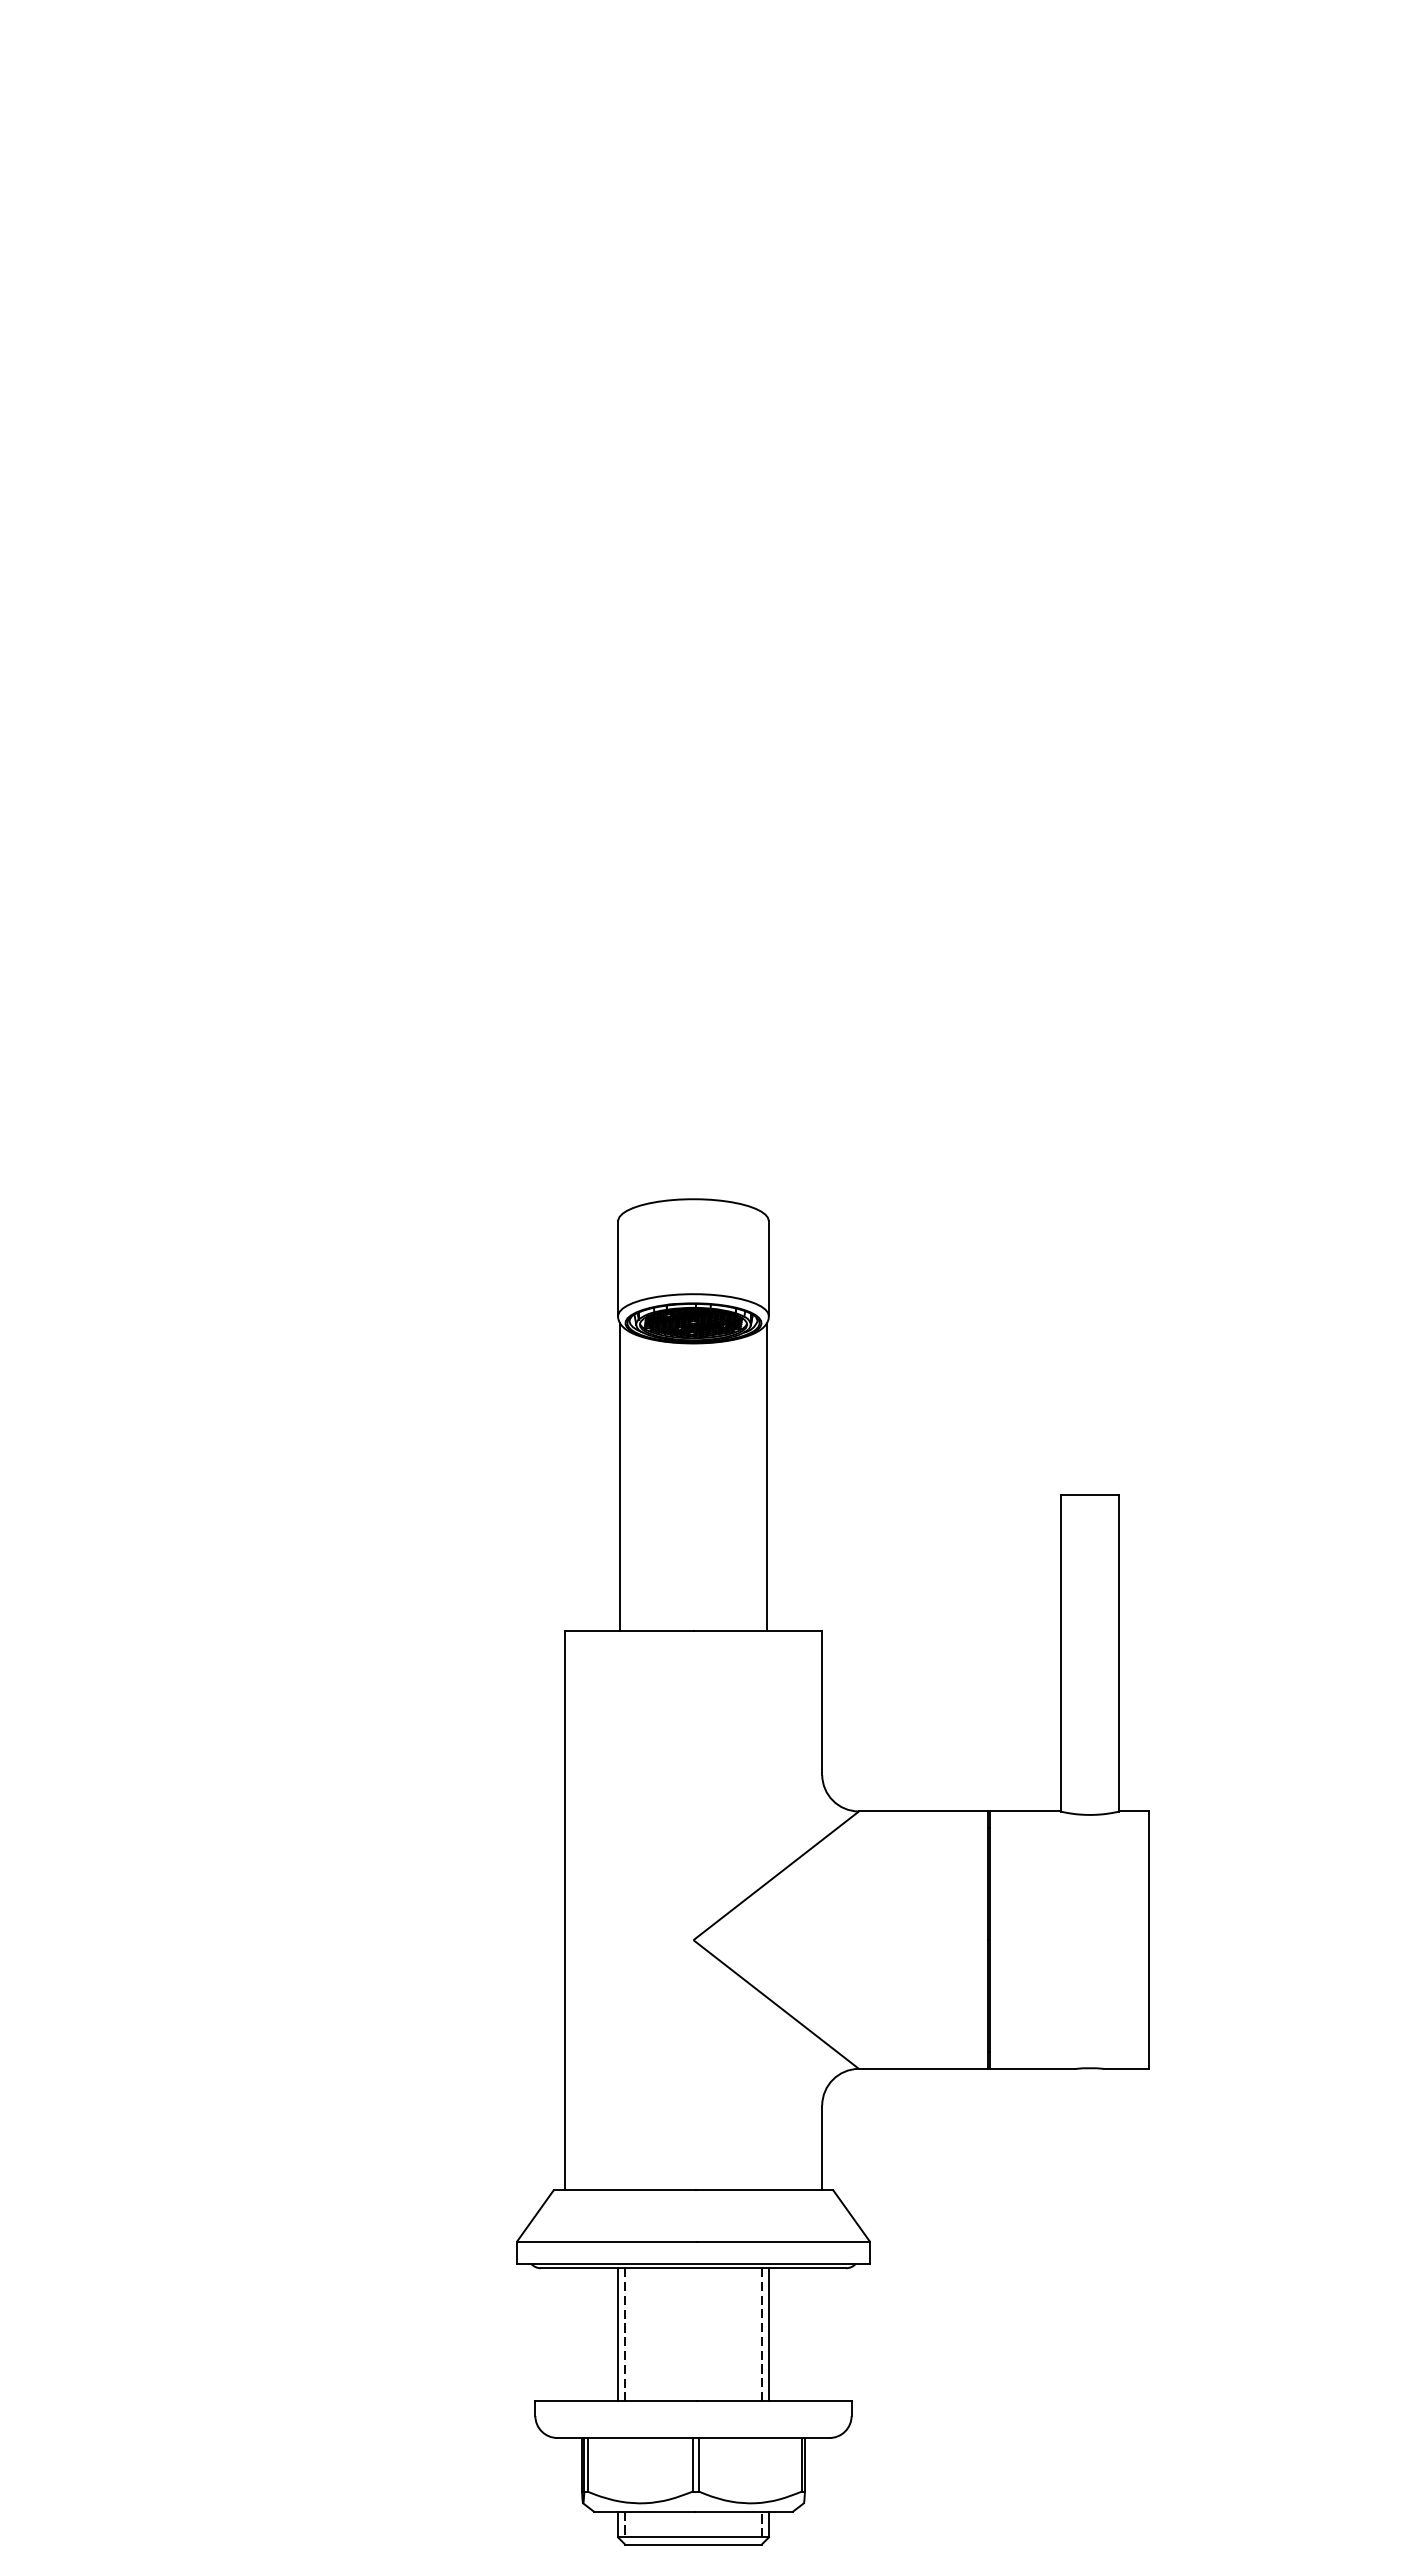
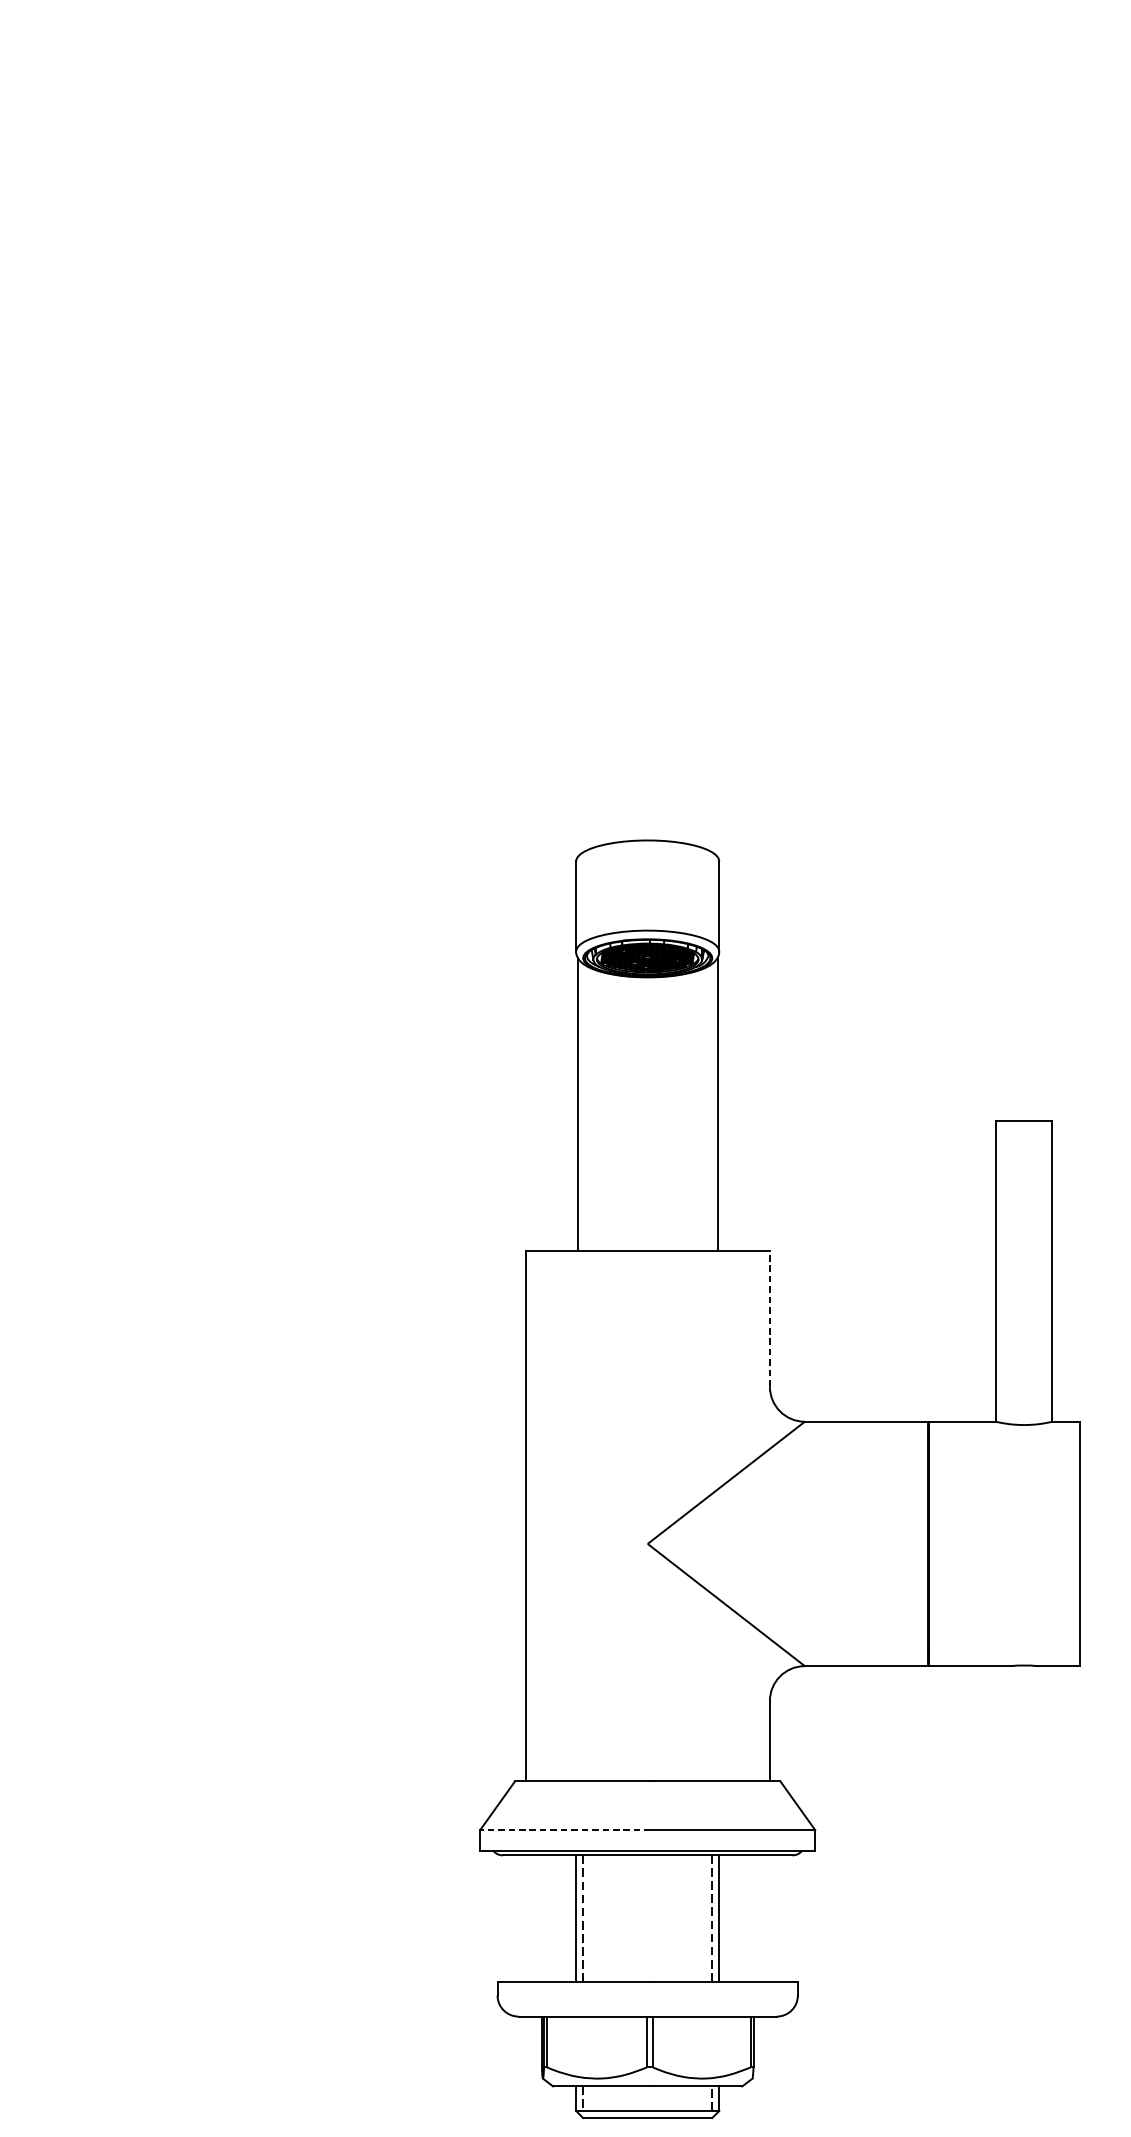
line: (822, 1702) -> (770, 1318), solid -> dashed
line: (606, 2241) -> (565, 1830), solid -> dashed

